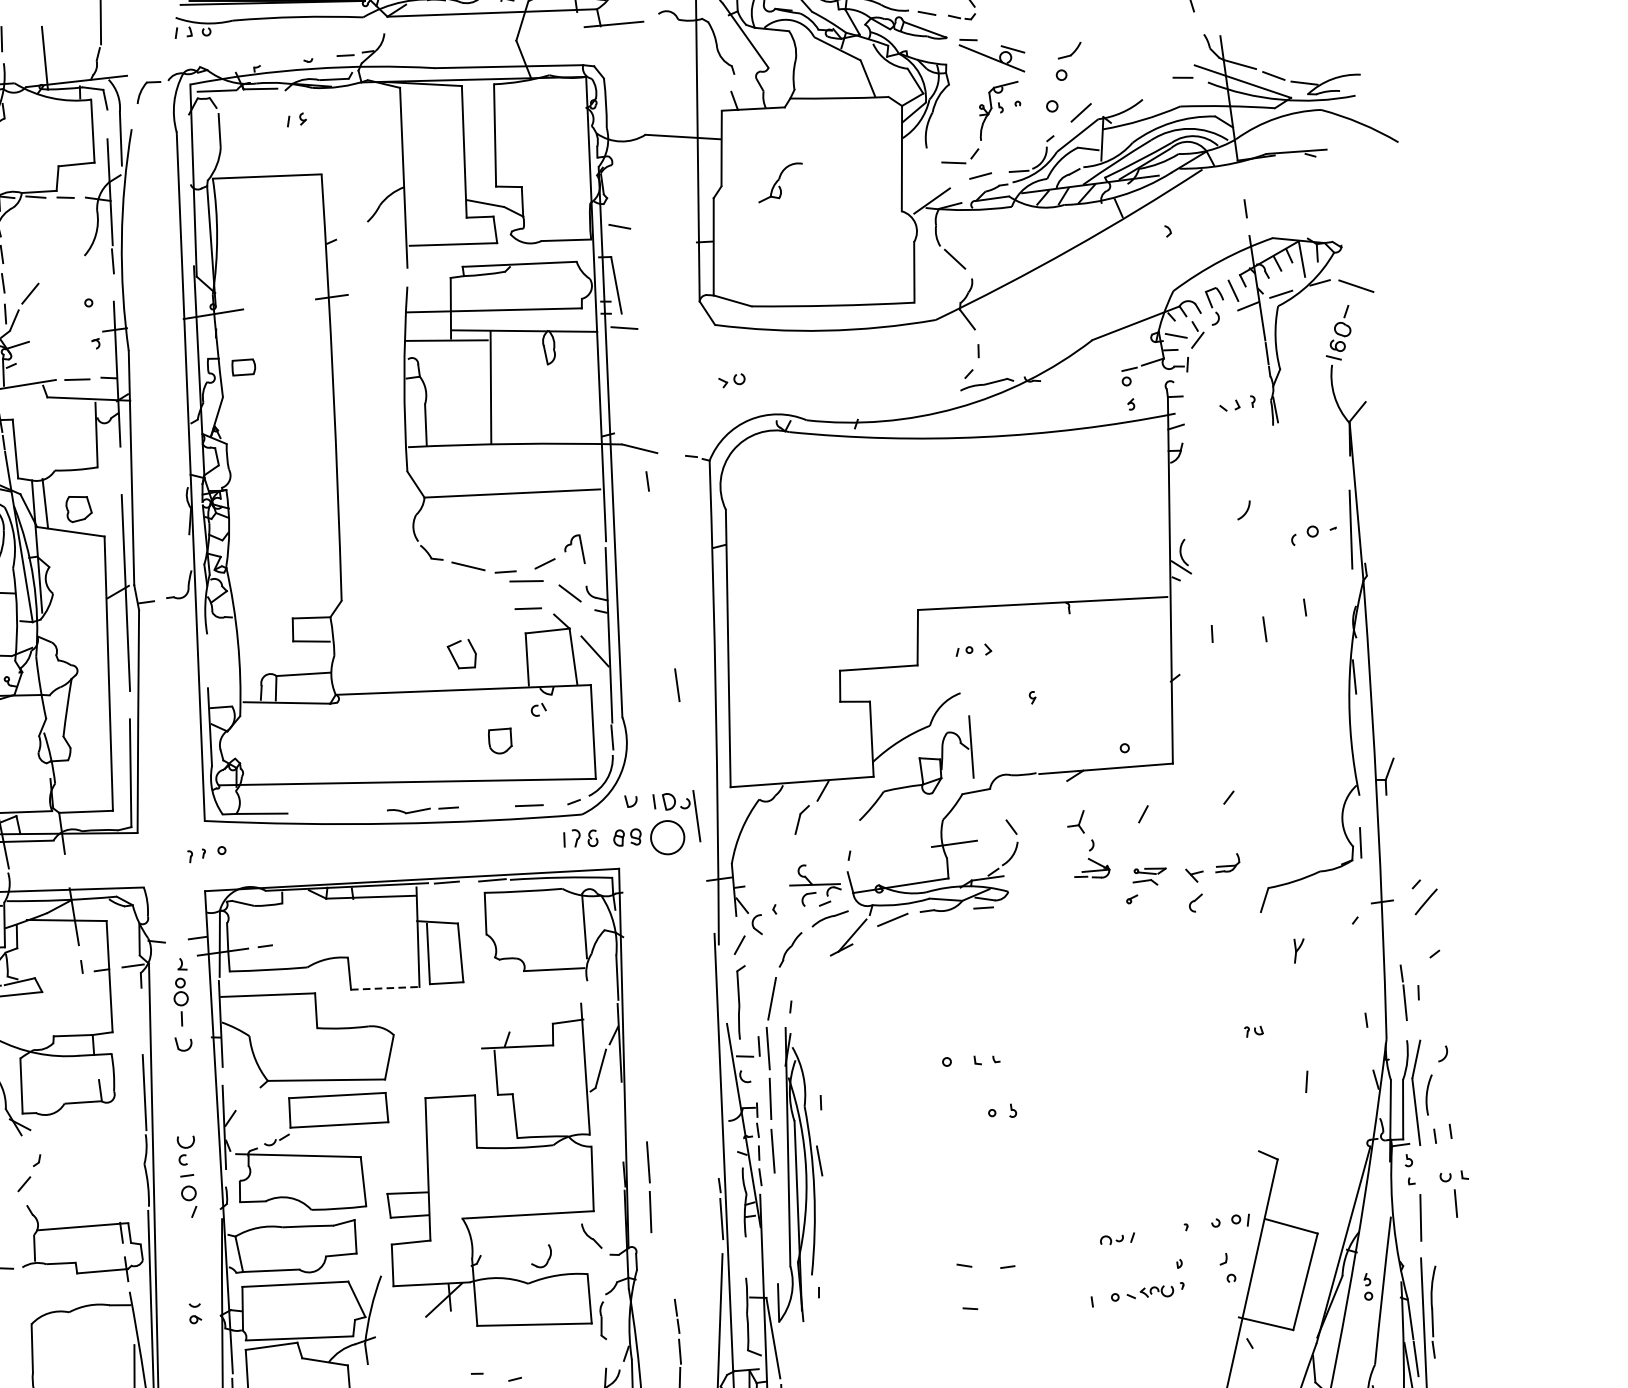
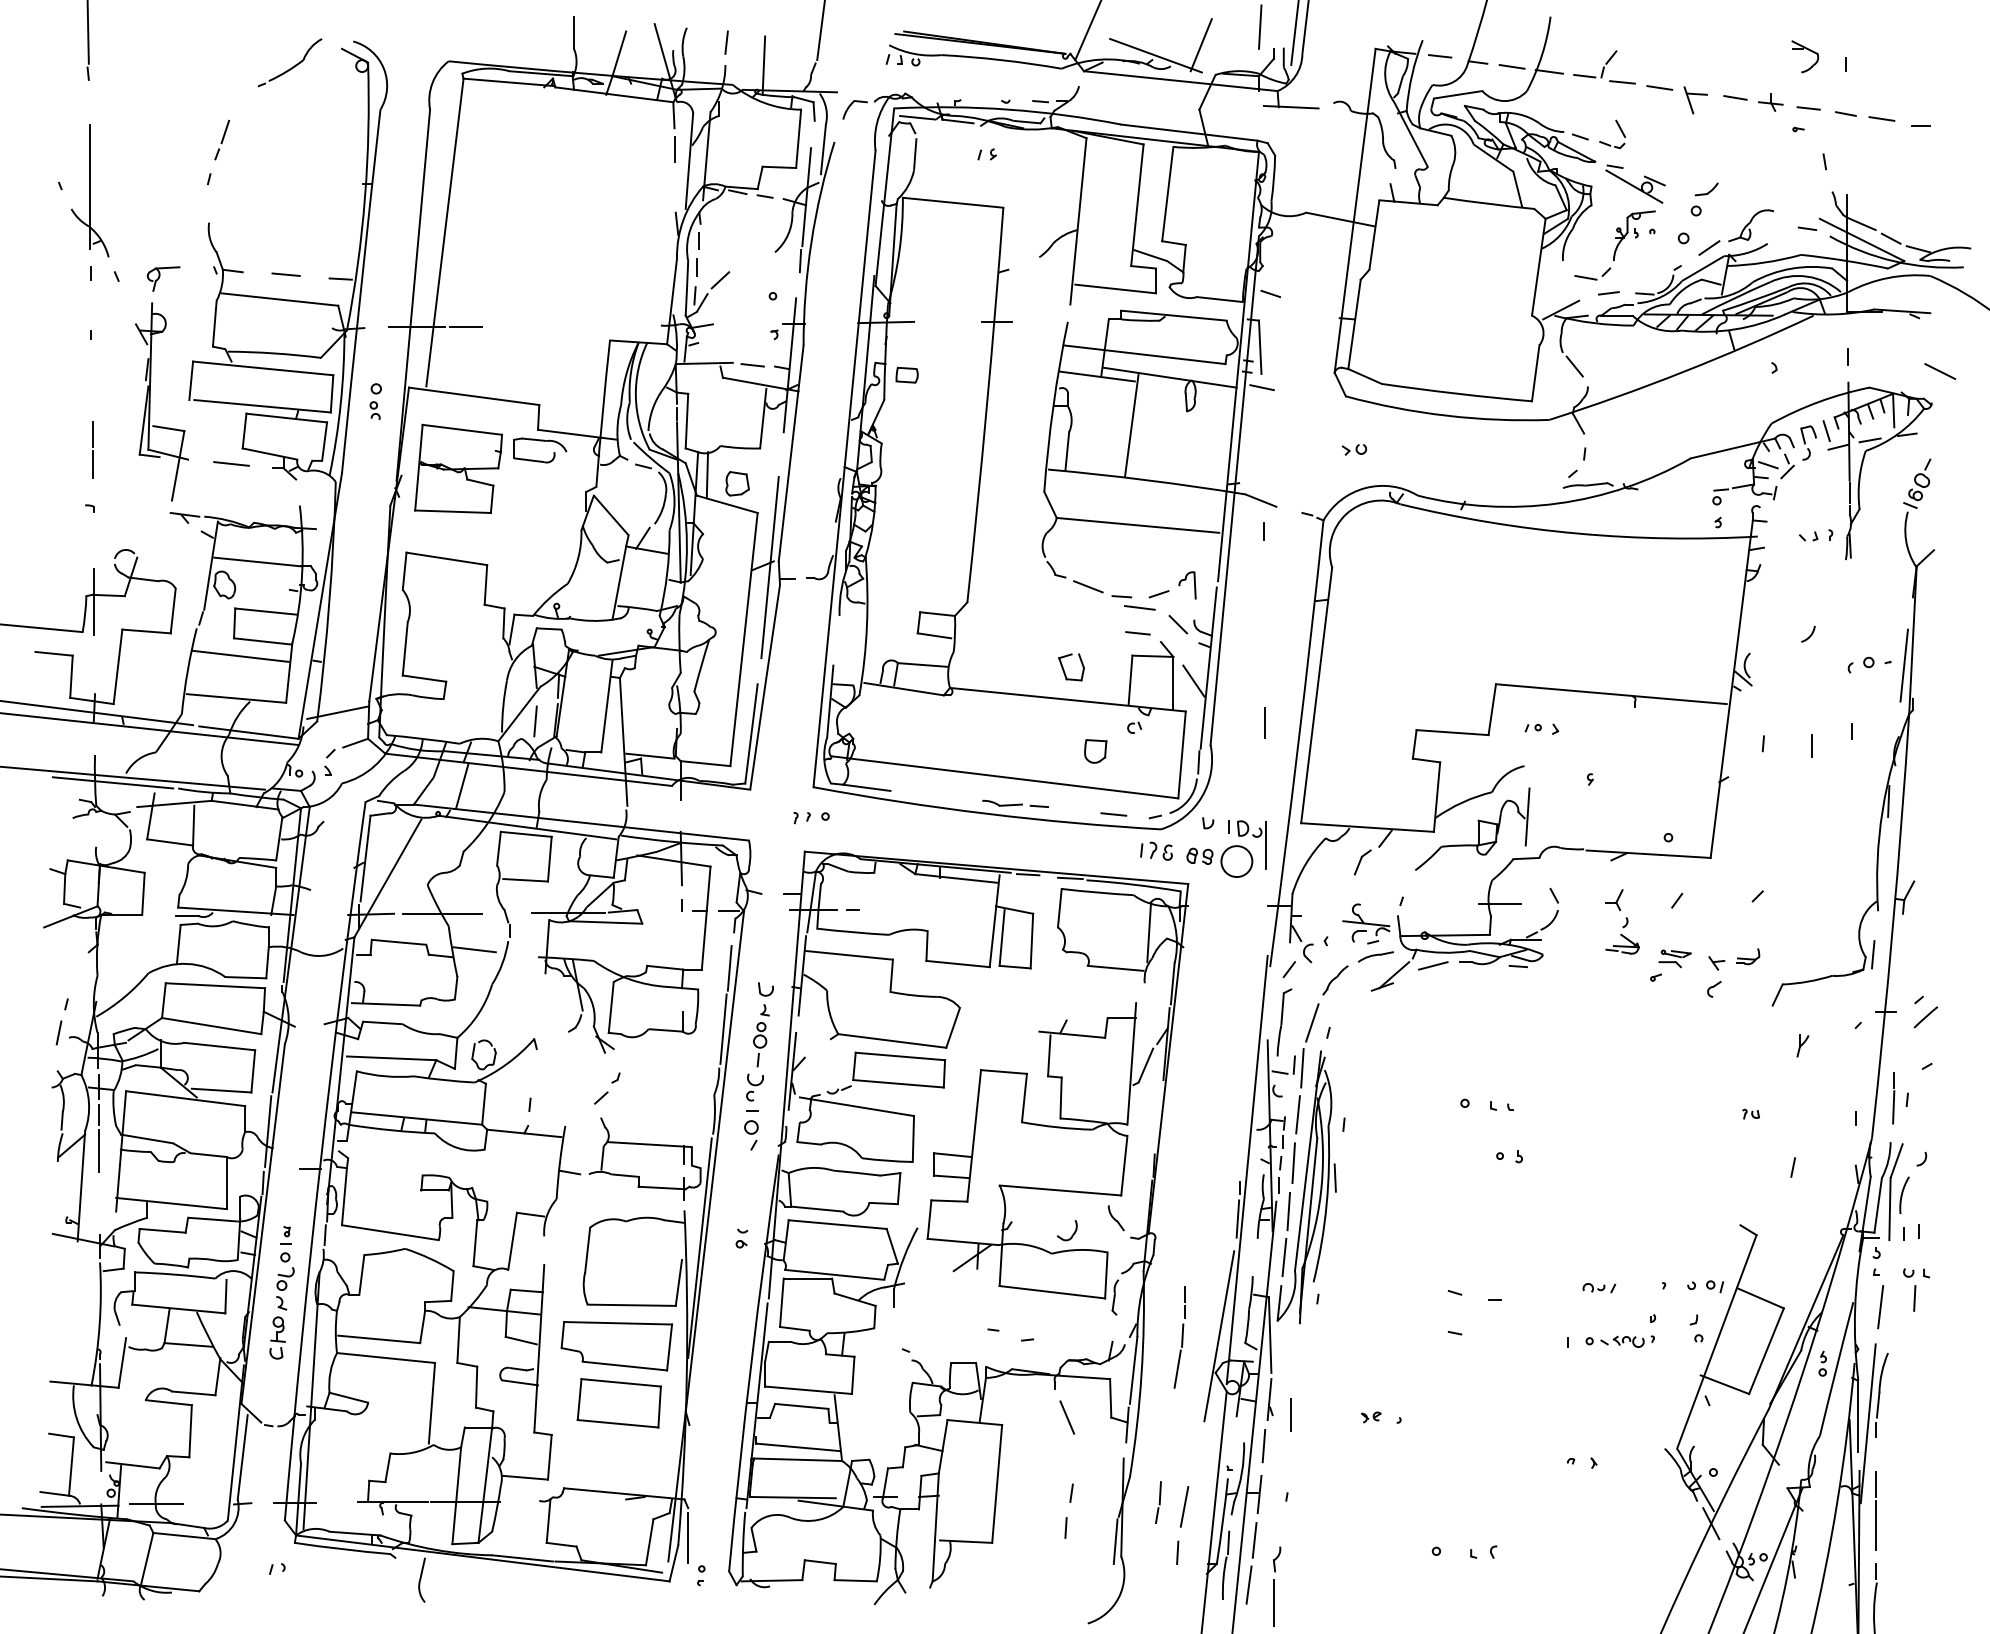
part: (779, 182) -> (1750, 225), moved
line: (1356, 286) -> (1940, 371), moved
line: (385, 988) -> (958, 964), dashed -> solid
part: (181, 992) -> (761, 1035), moved
line: (141, 1026) -> (729, 968), added
part: (648, 1187) -> (1285, 1234), moved

